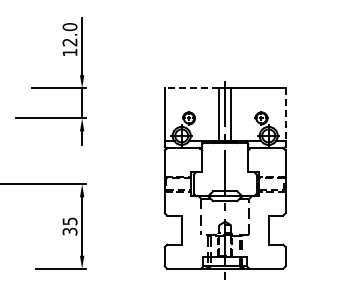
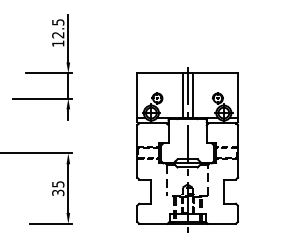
text: (69, 27) -> (57, 22), 12.0 -> 12.5
line: (191, 88) -> (159, 73), dashed -> solid
line: (285, 114) -> (237, 95), dashed -> solid

